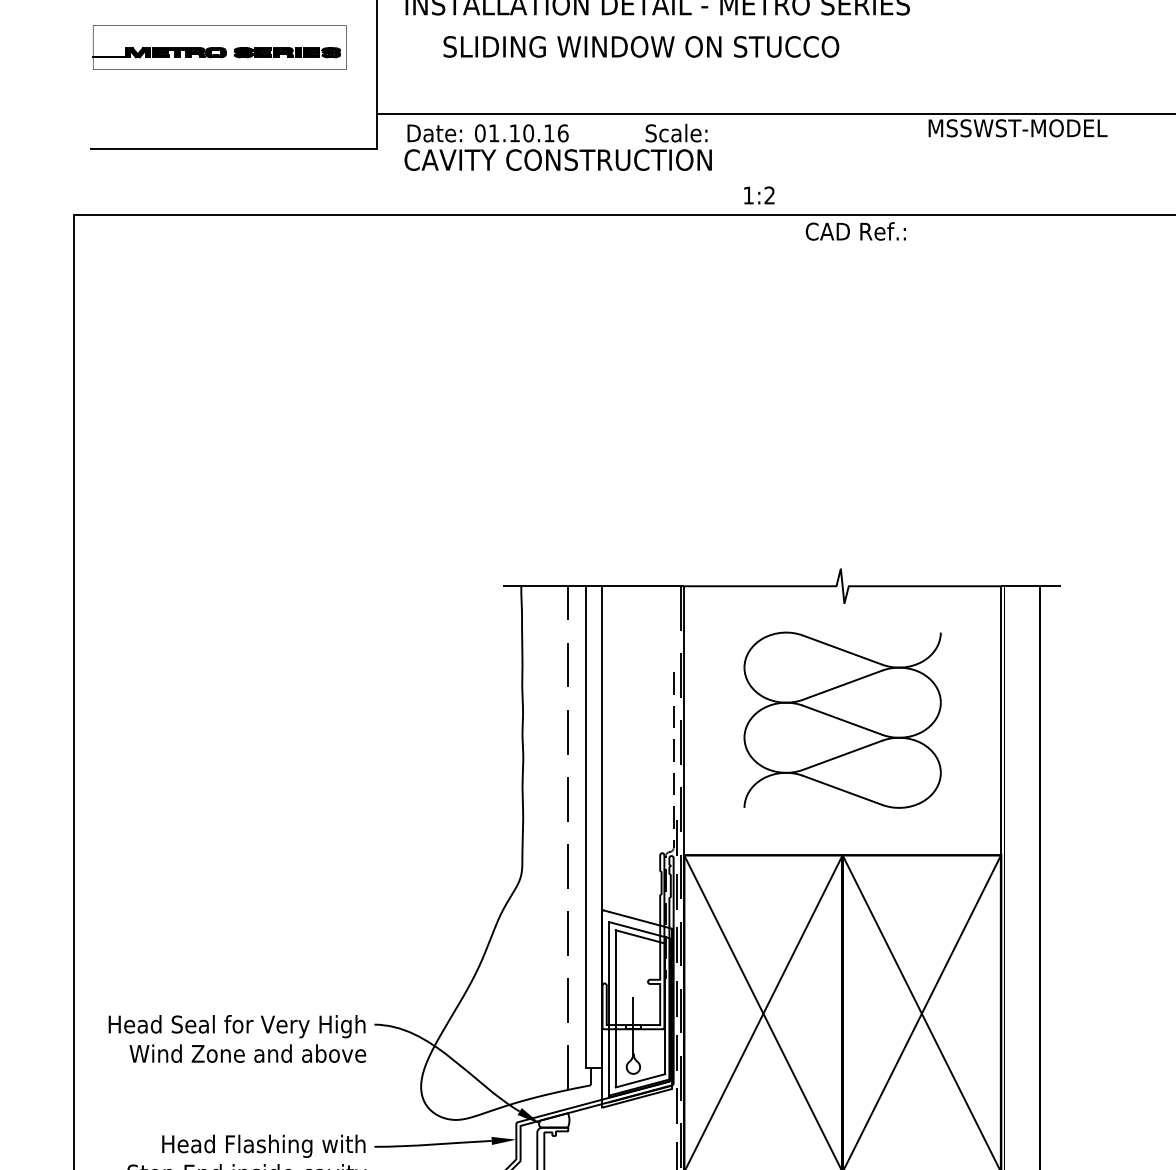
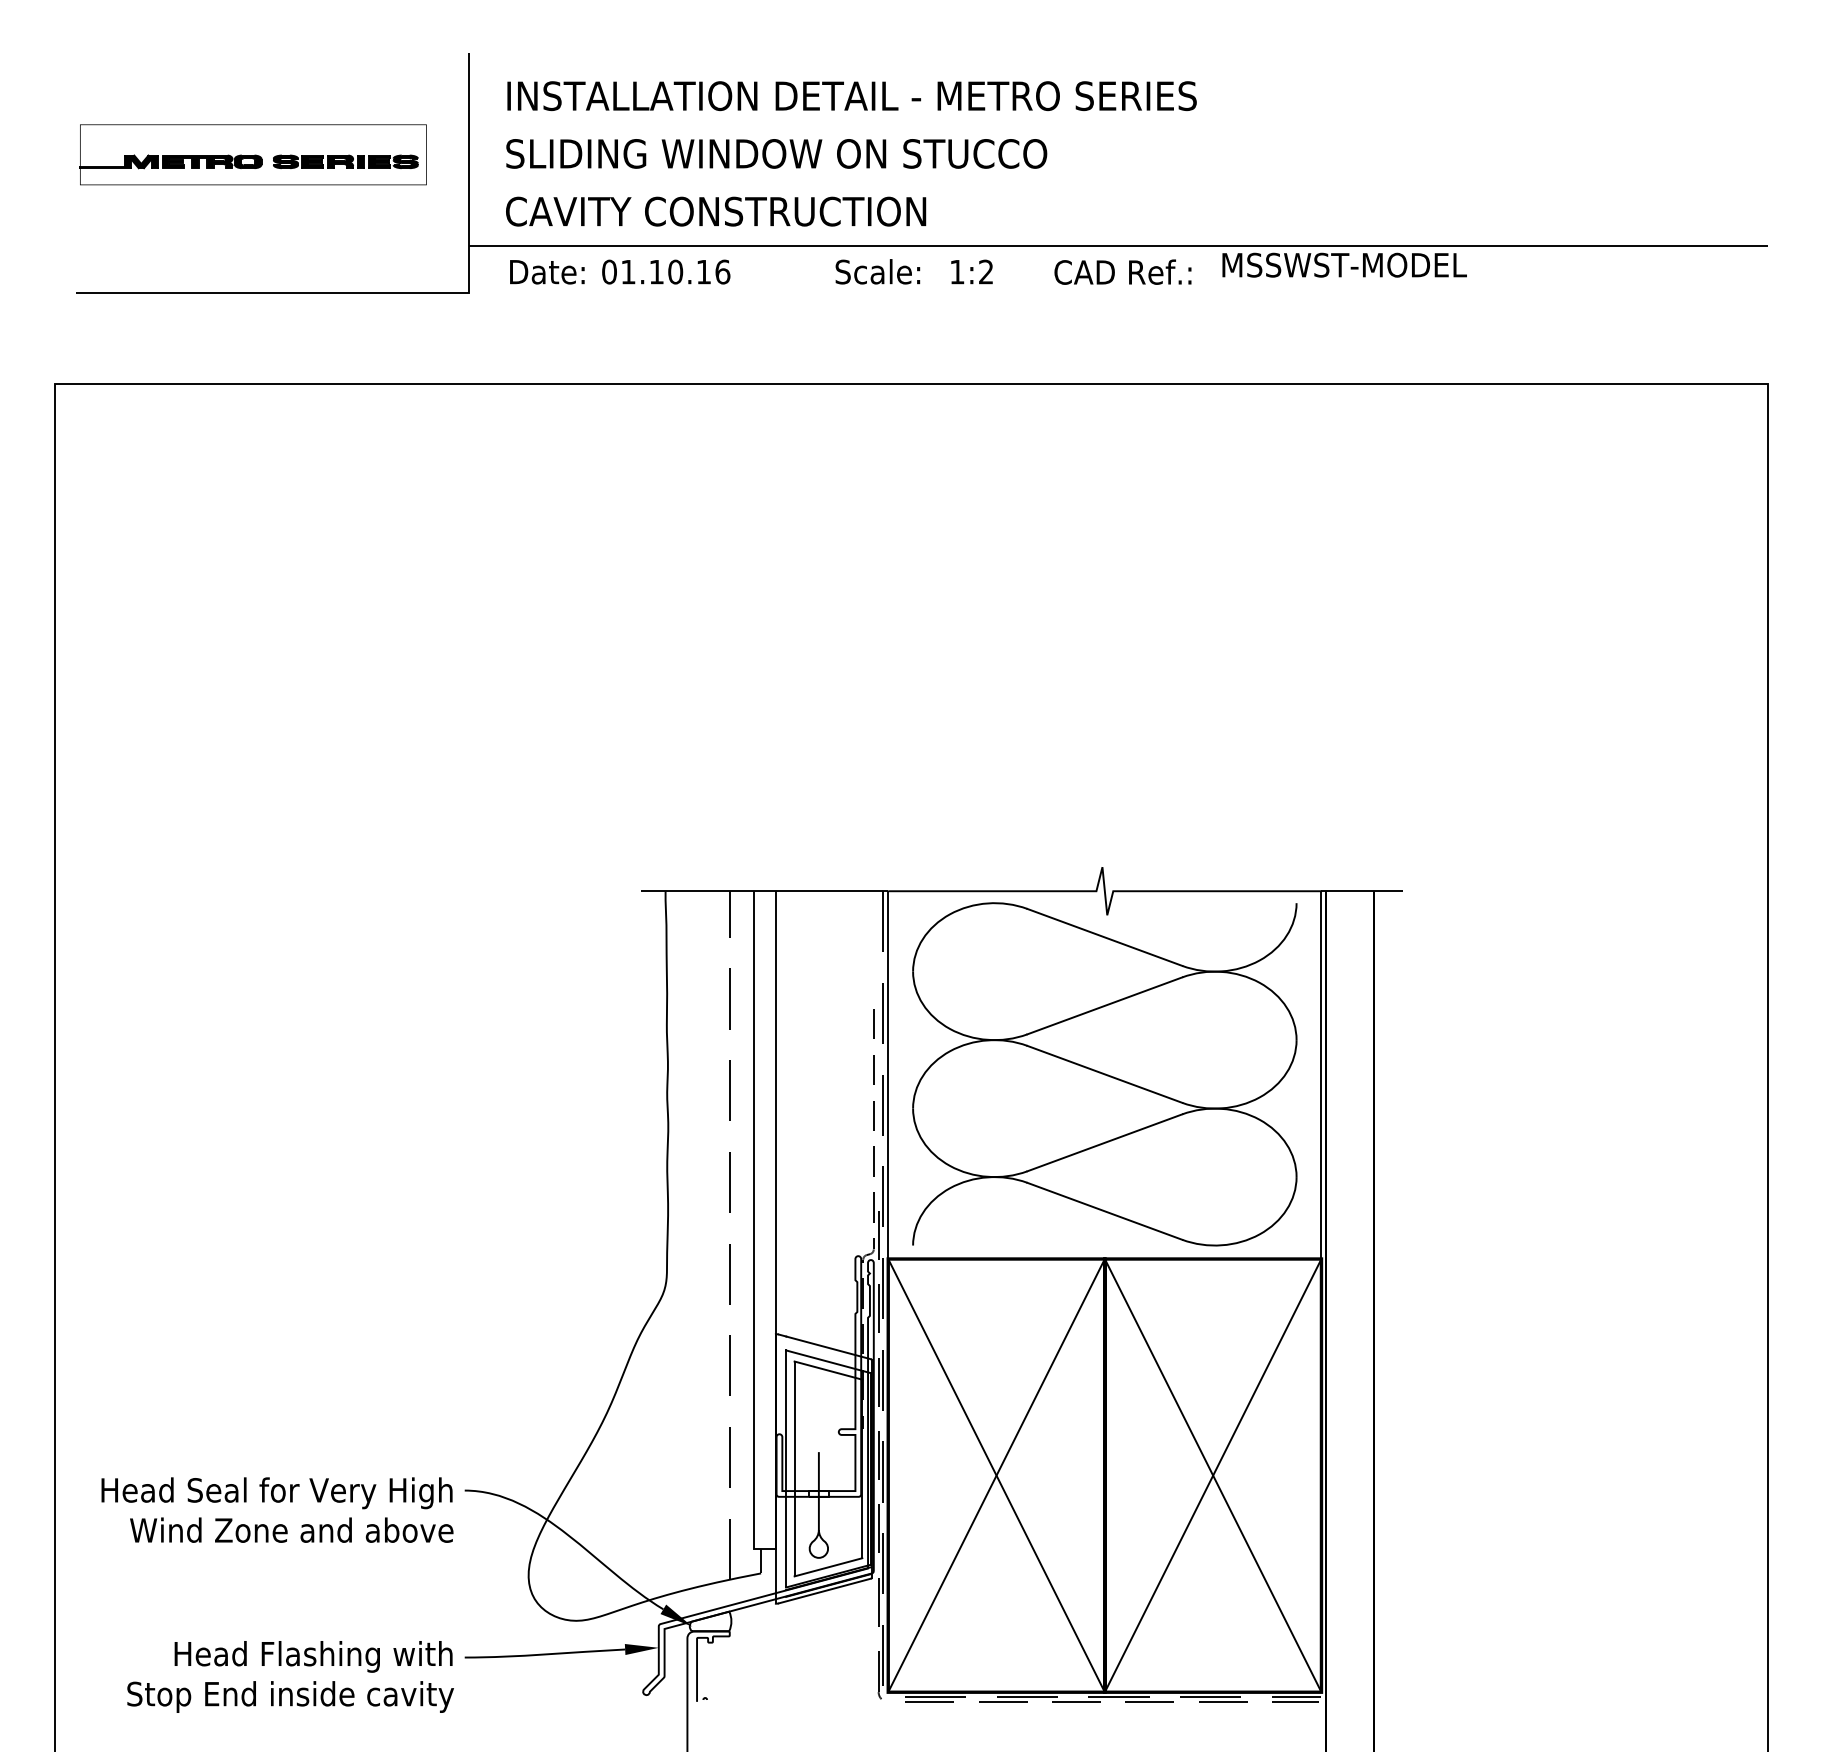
text: (641, 46) -> (776, 153), moved
text: (558, 159) -> (716, 211), moved
text: (758, 195) -> (971, 271), moved
text: (855, 230) -> (1122, 271), moved
part: (842, 720) -> (1104, 1074), size x1.43

